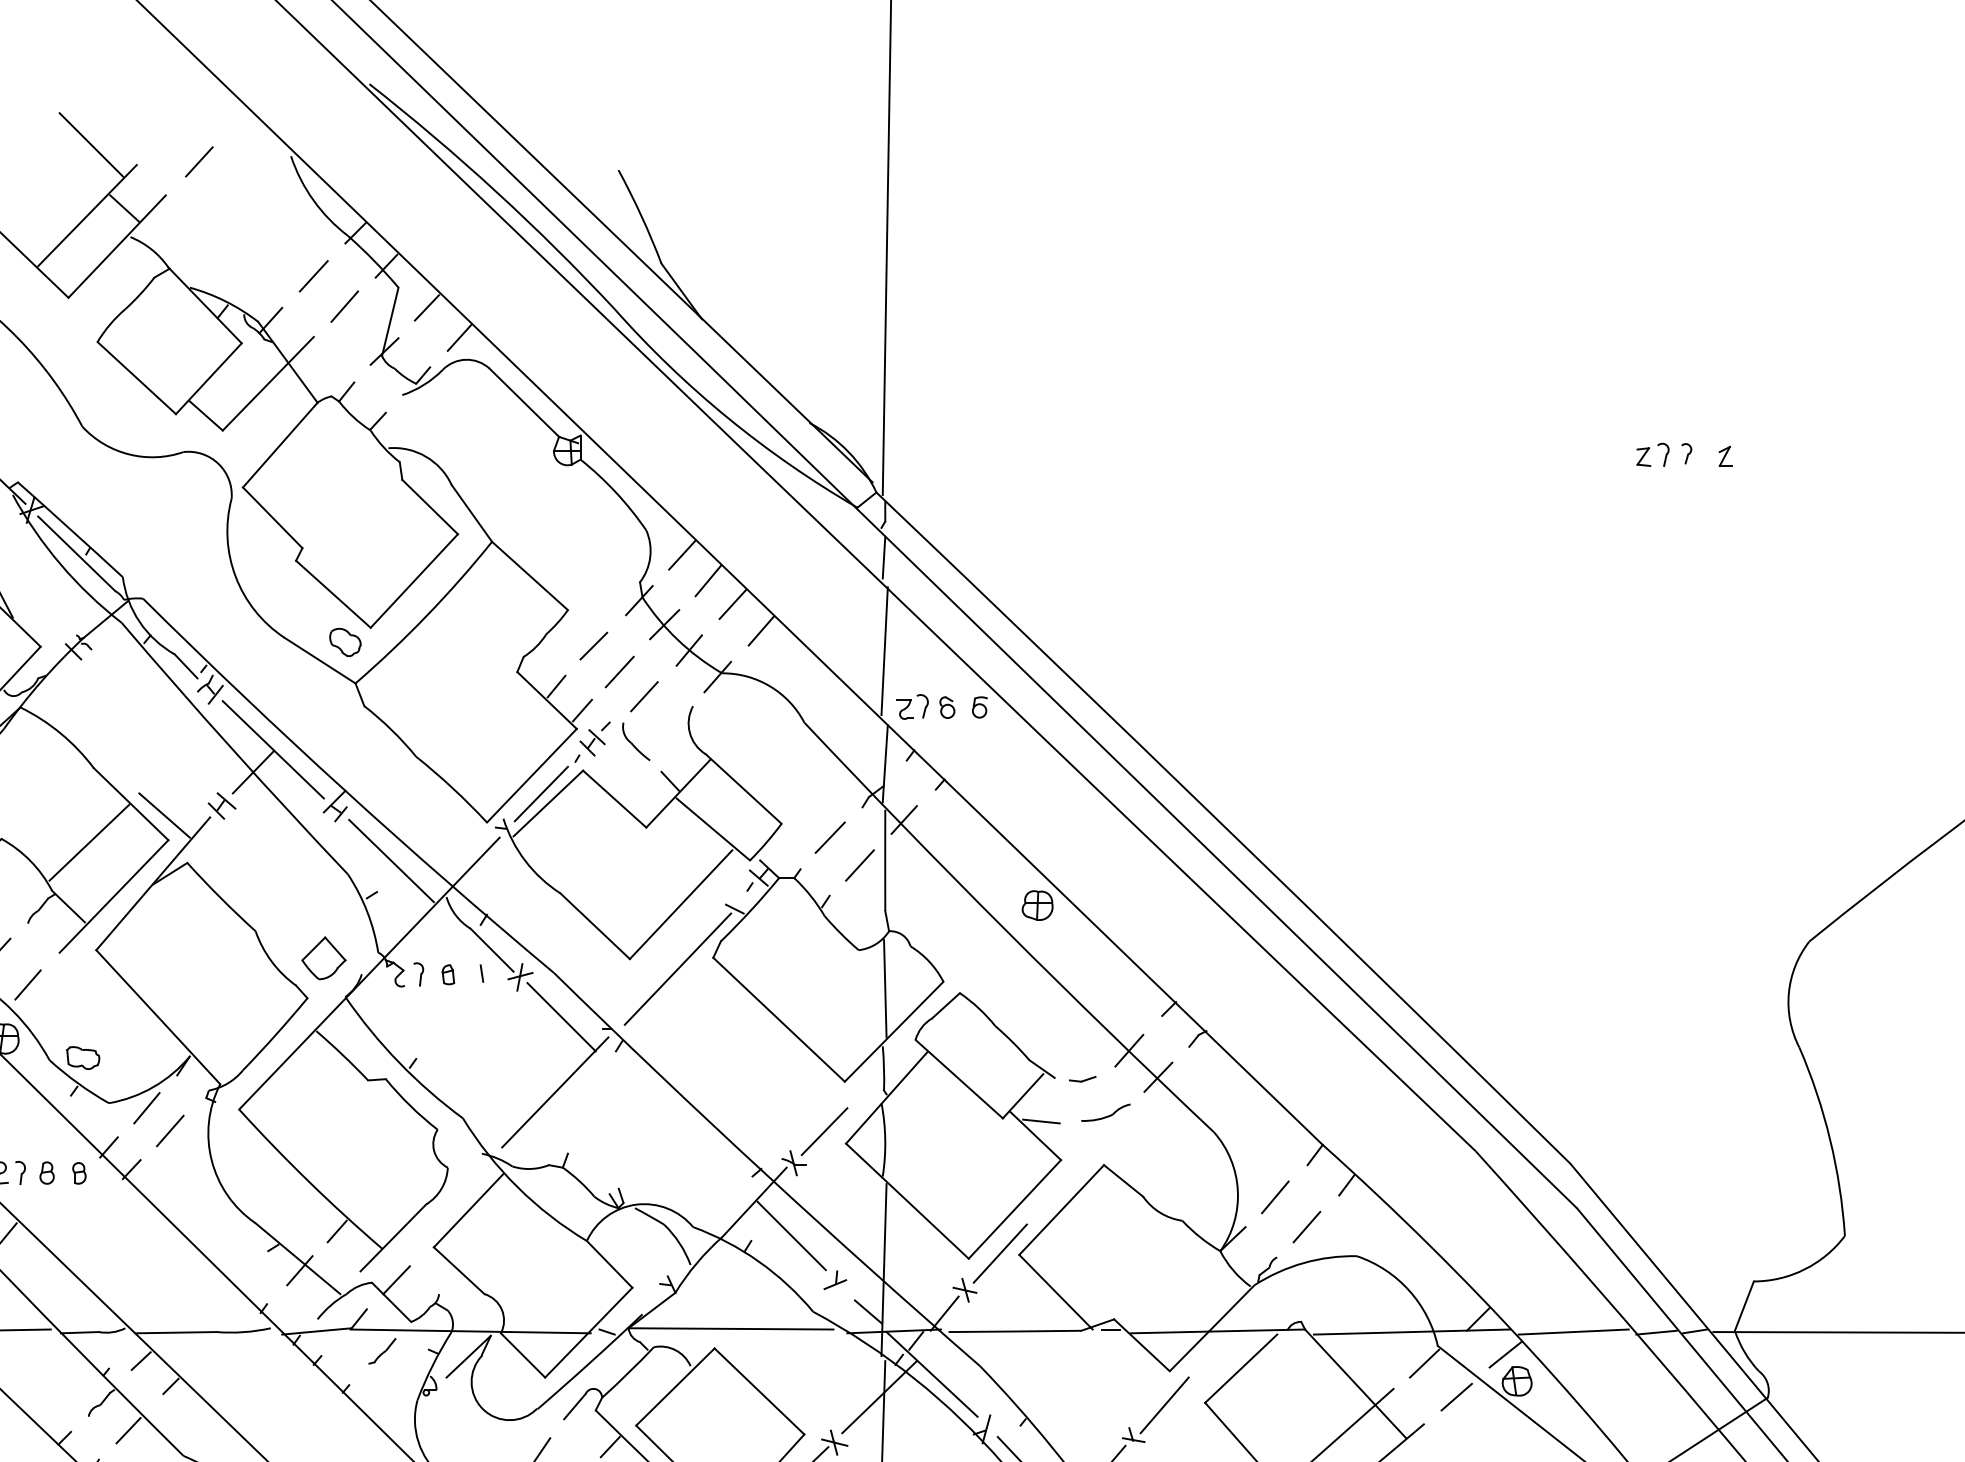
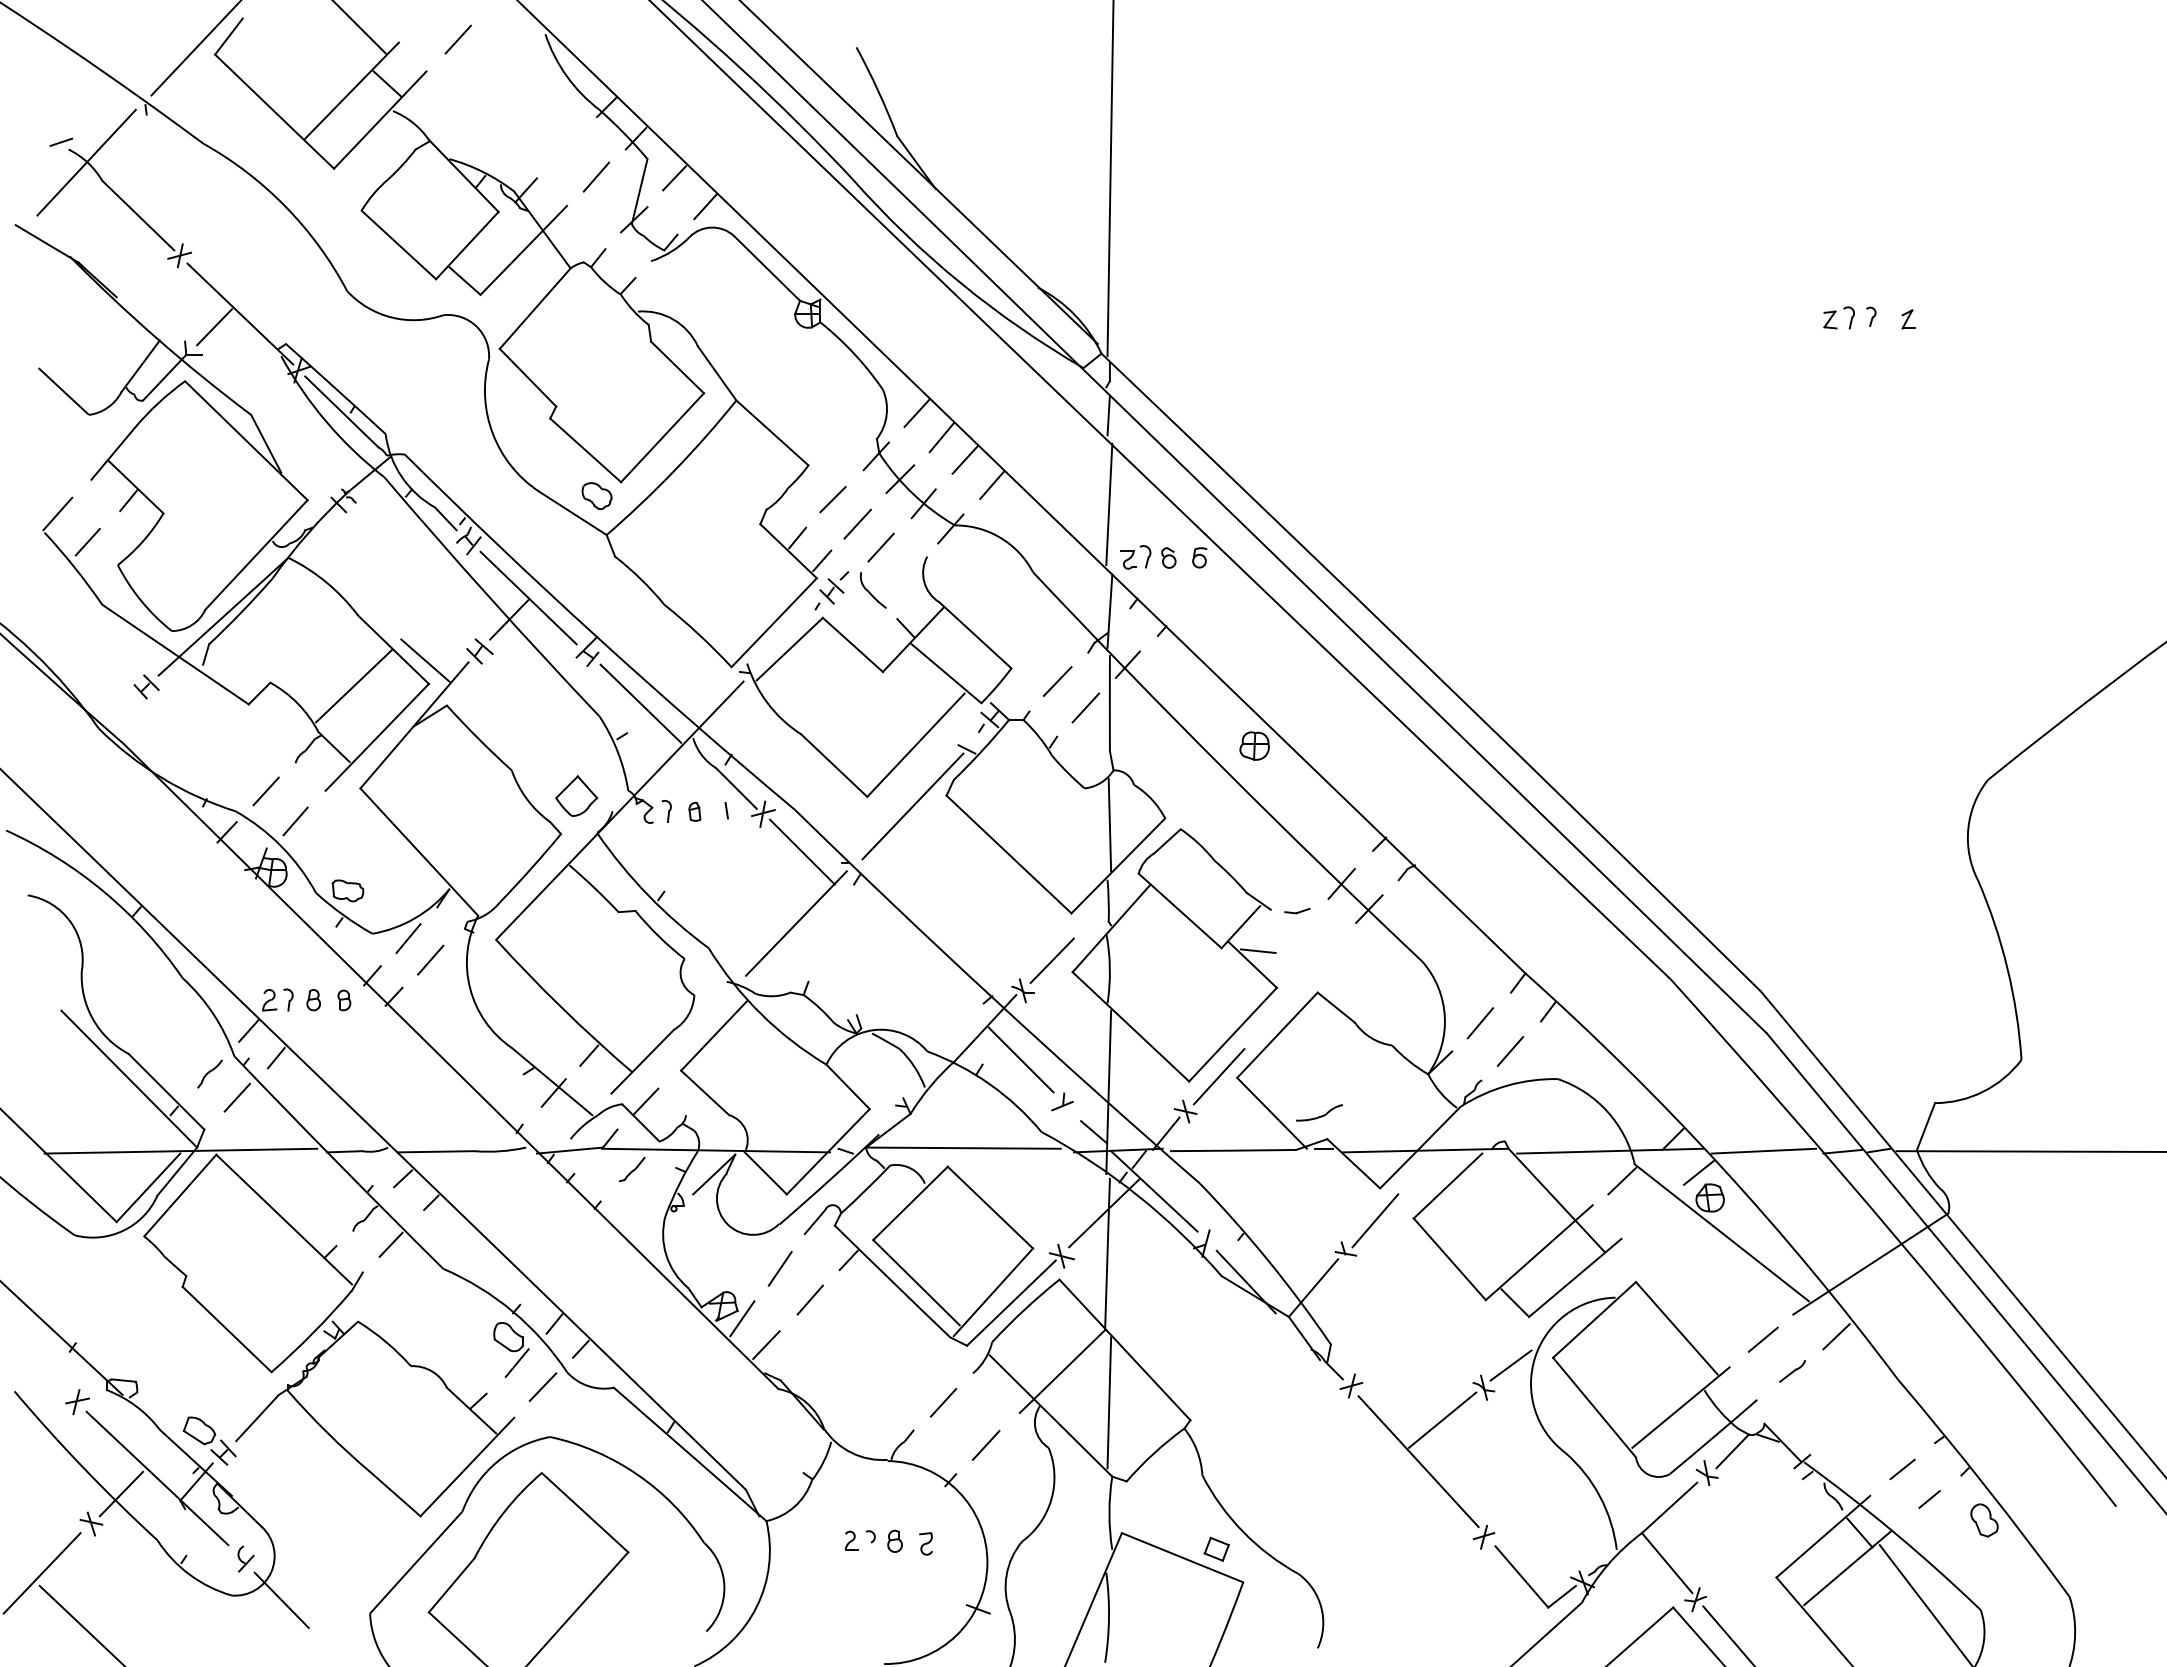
line: (313, 275) -> (566, 147), removed
line: (541, 793) -> (783, 639), removed
part: (1105, 1112) -> (1319, 1112), moved
line: (1456, 1396) -> (1652, 1212), removed

